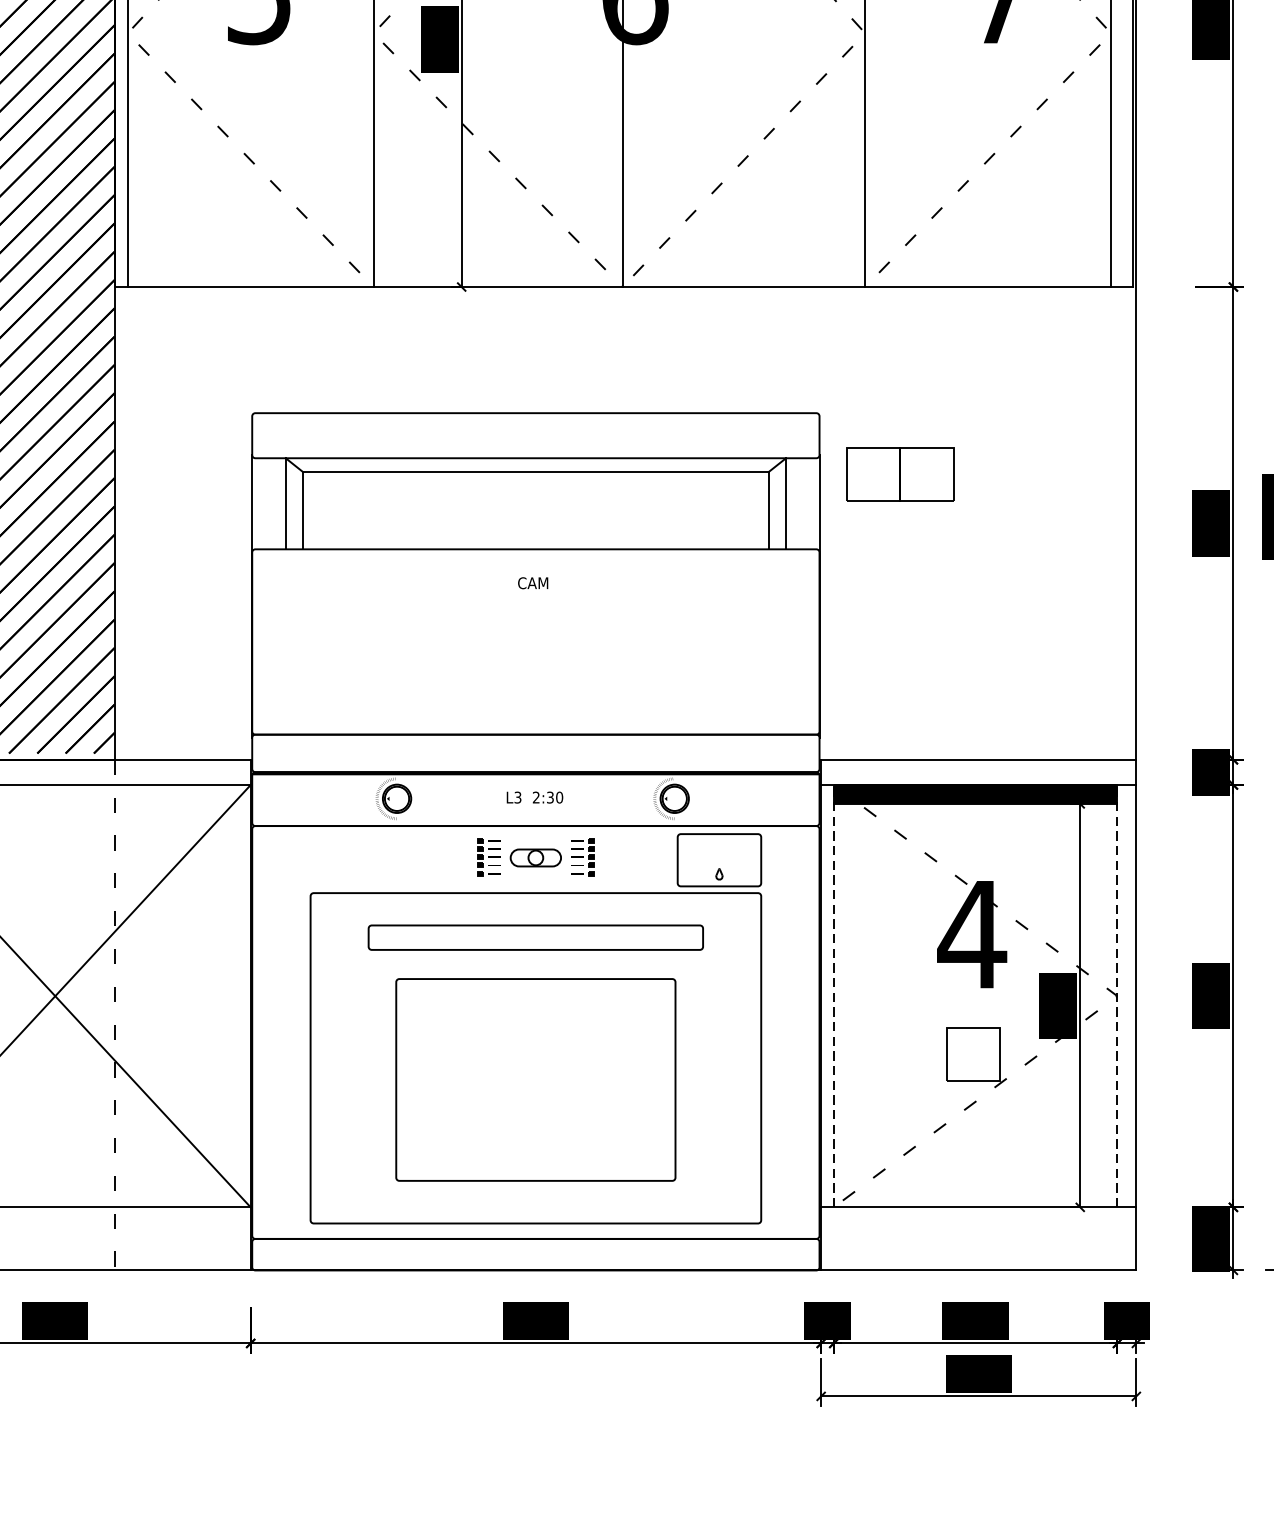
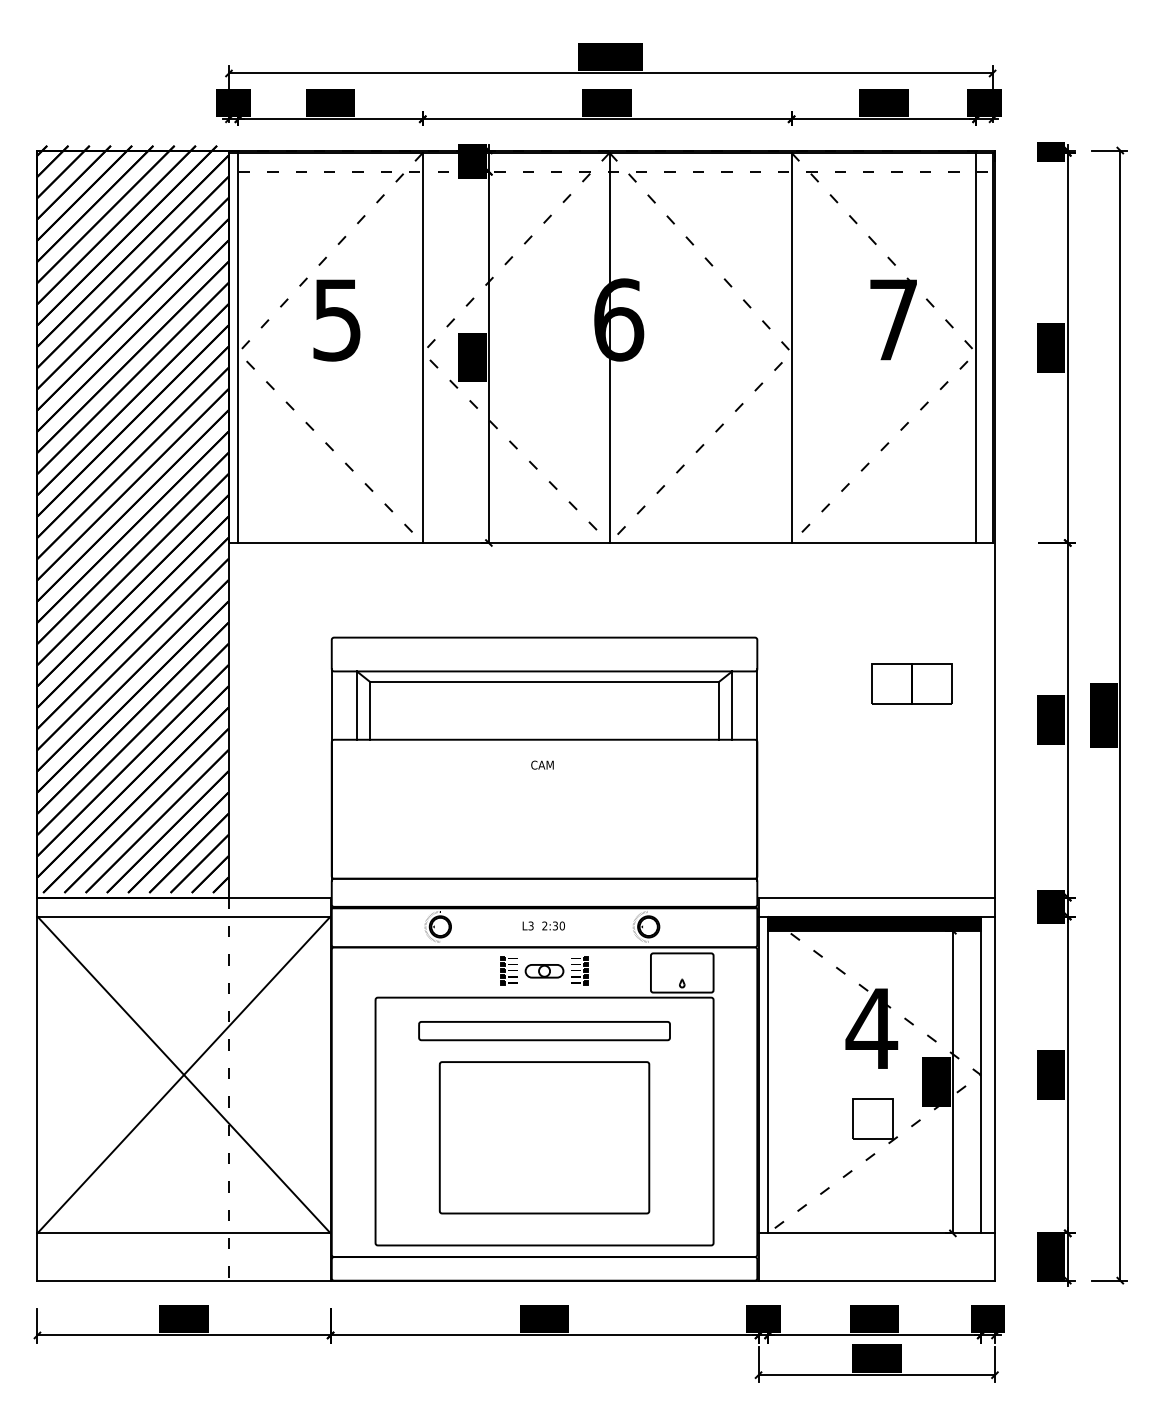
part: (899, 474) -> (911, 683), moved
line: (834, 995) -> (768, 1074), dashed -> solid
line: (1117, 995) -> (980, 1074), dashed -> solid

